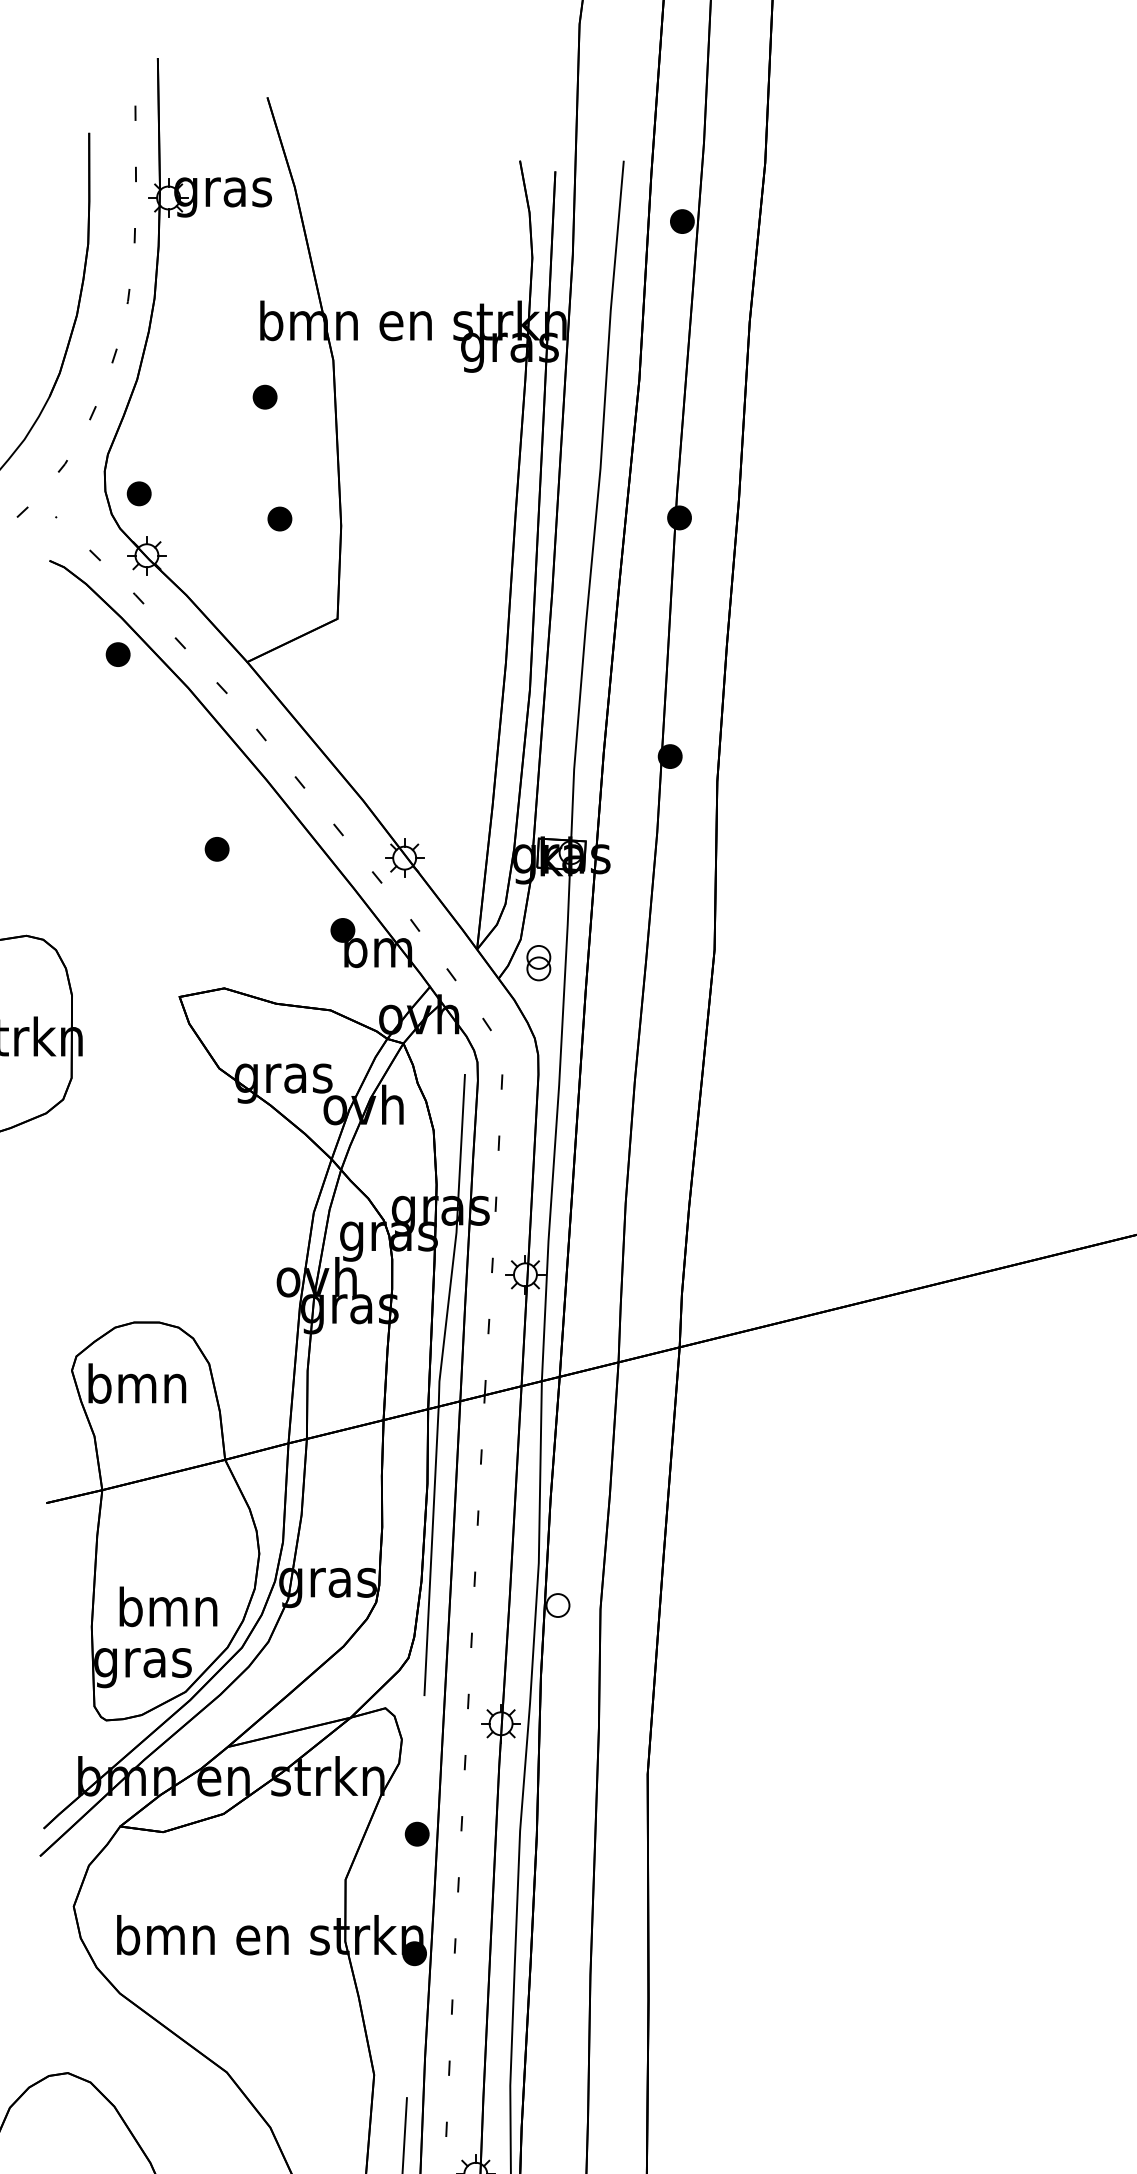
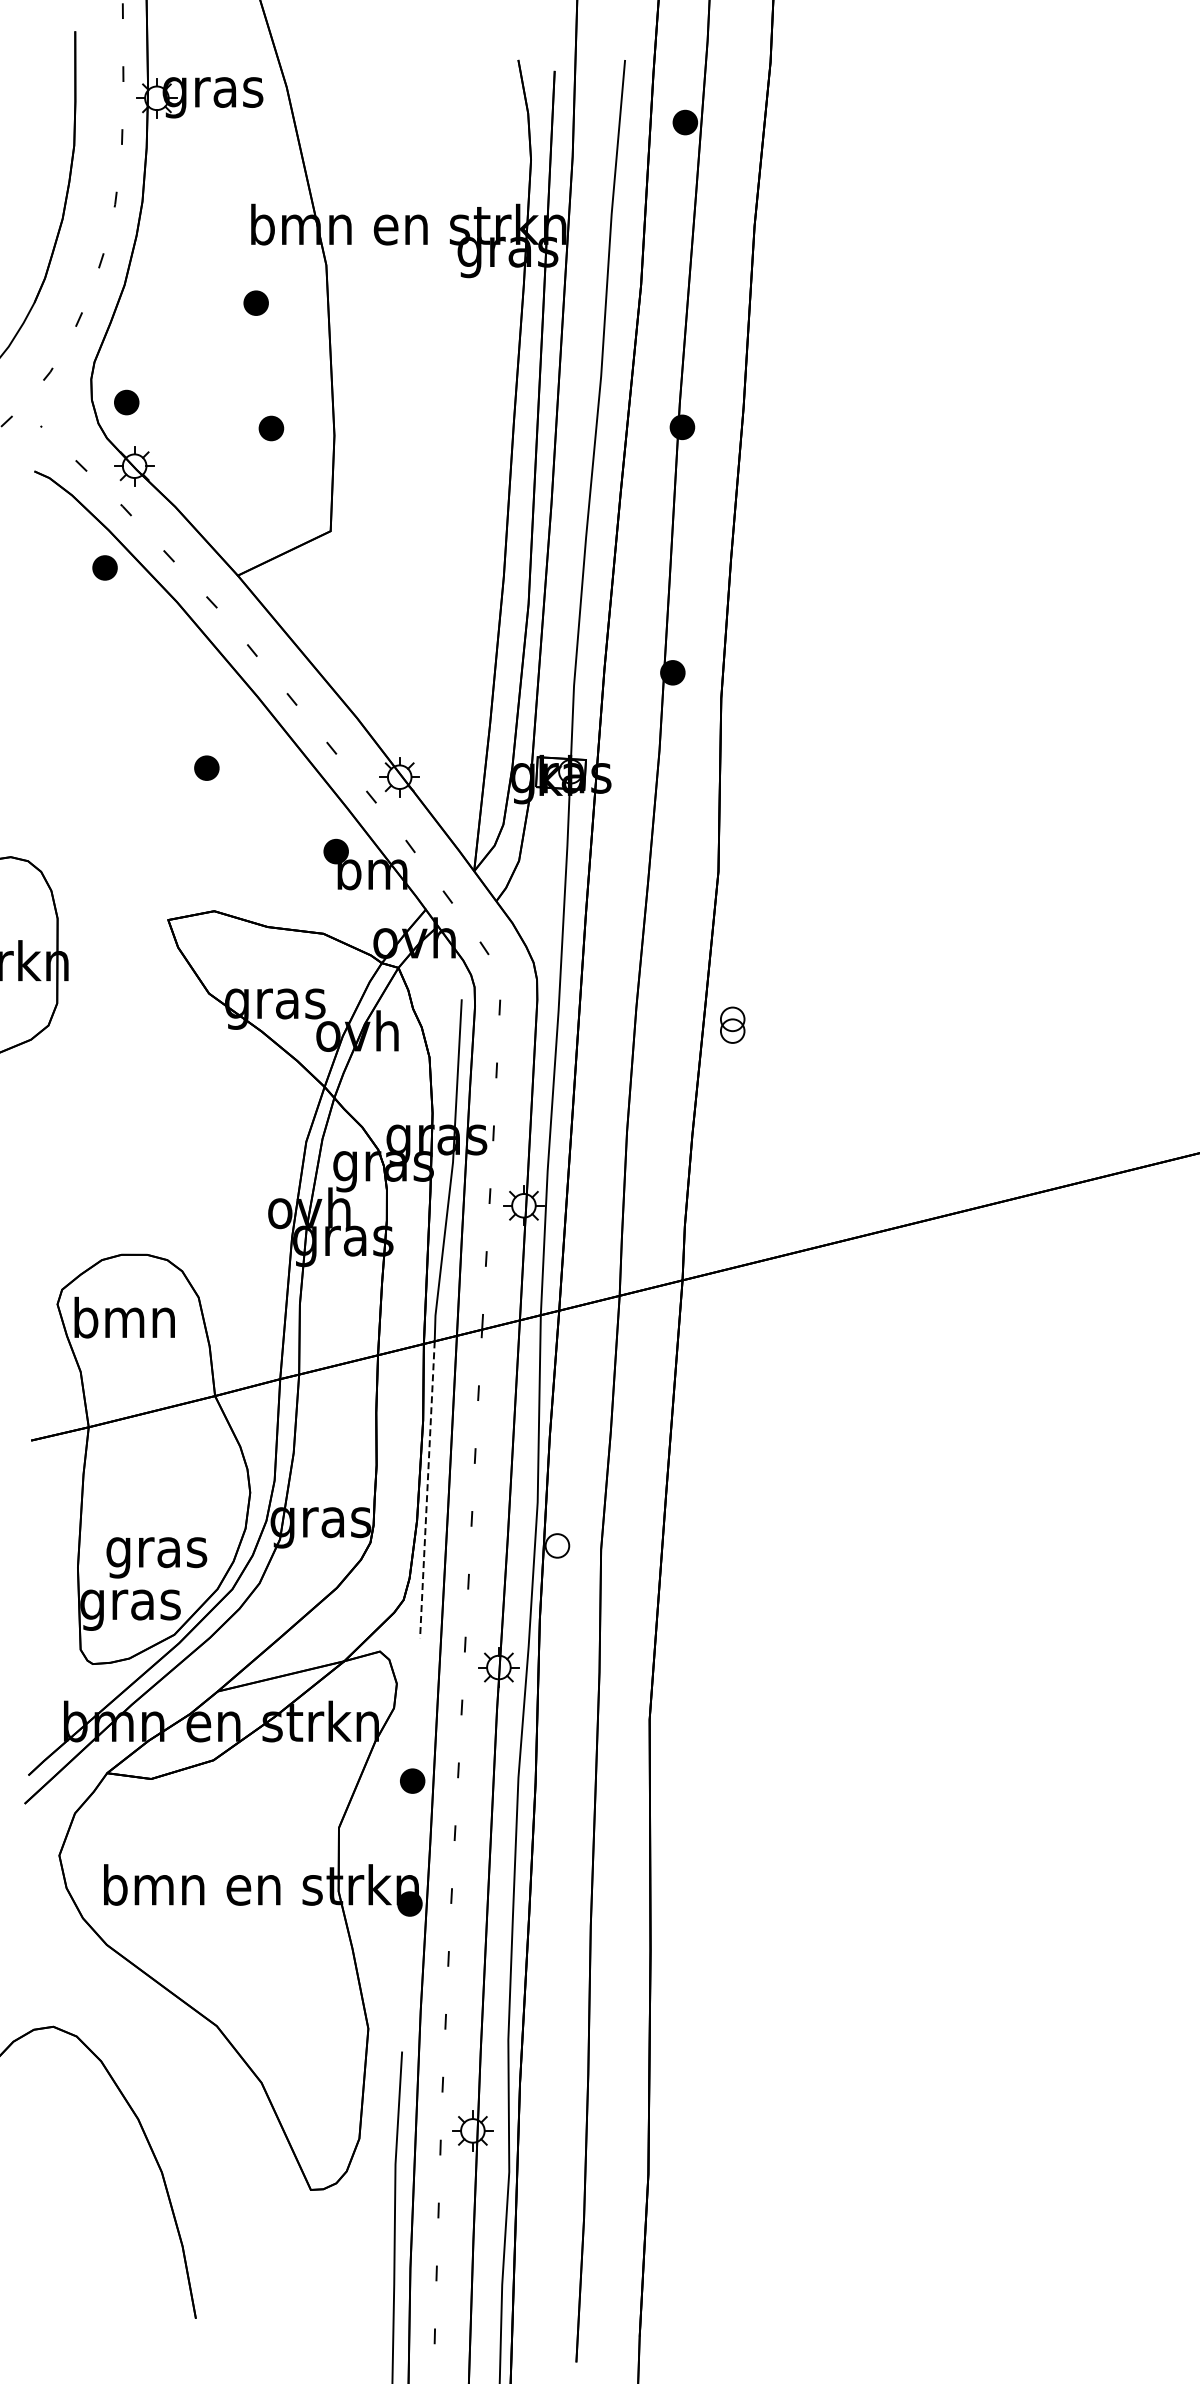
part: (538, 962) -> (732, 1024), moved
line: (431, 1550) -> (427, 1489), solid -> dashed
text: (168, 1611) -> (156, 1552), bmn -> gras

